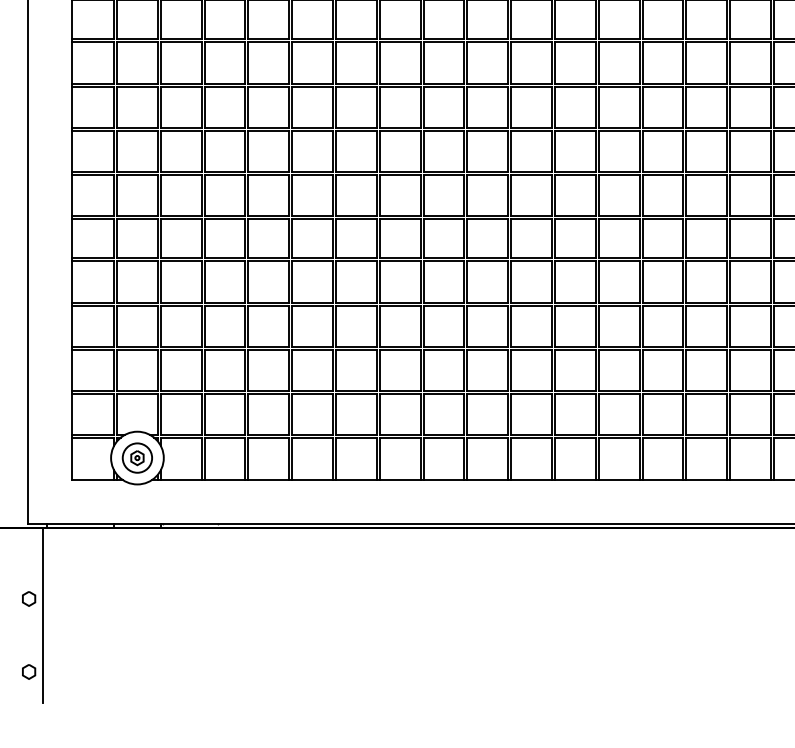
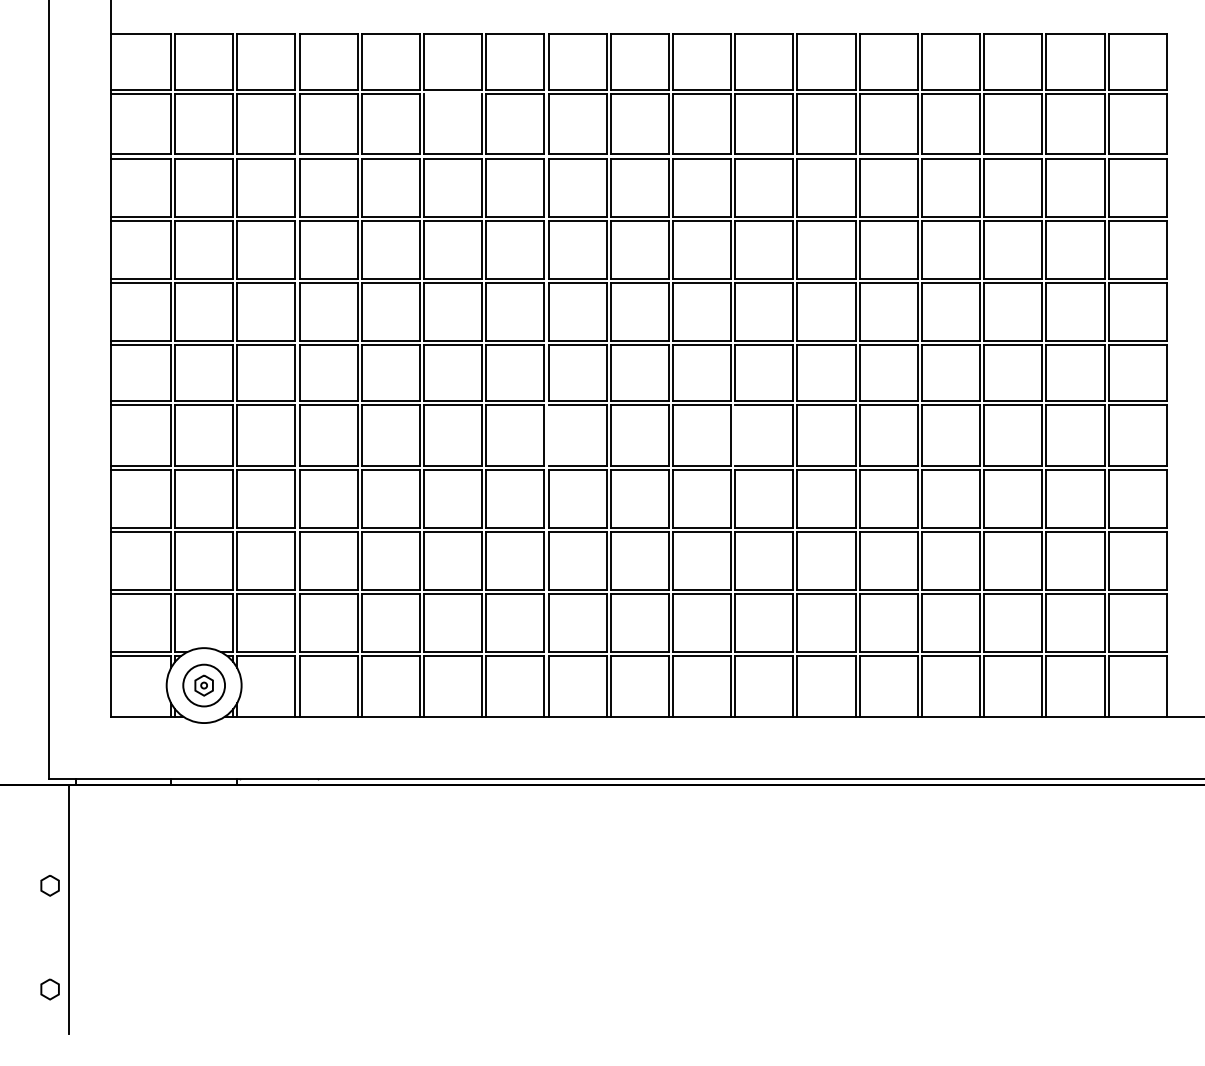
line: (312, 42) -> (453, 94), removed
line: (379, 282) -> (548, 435), removed
line: (511, 282) -> (735, 435), removed

